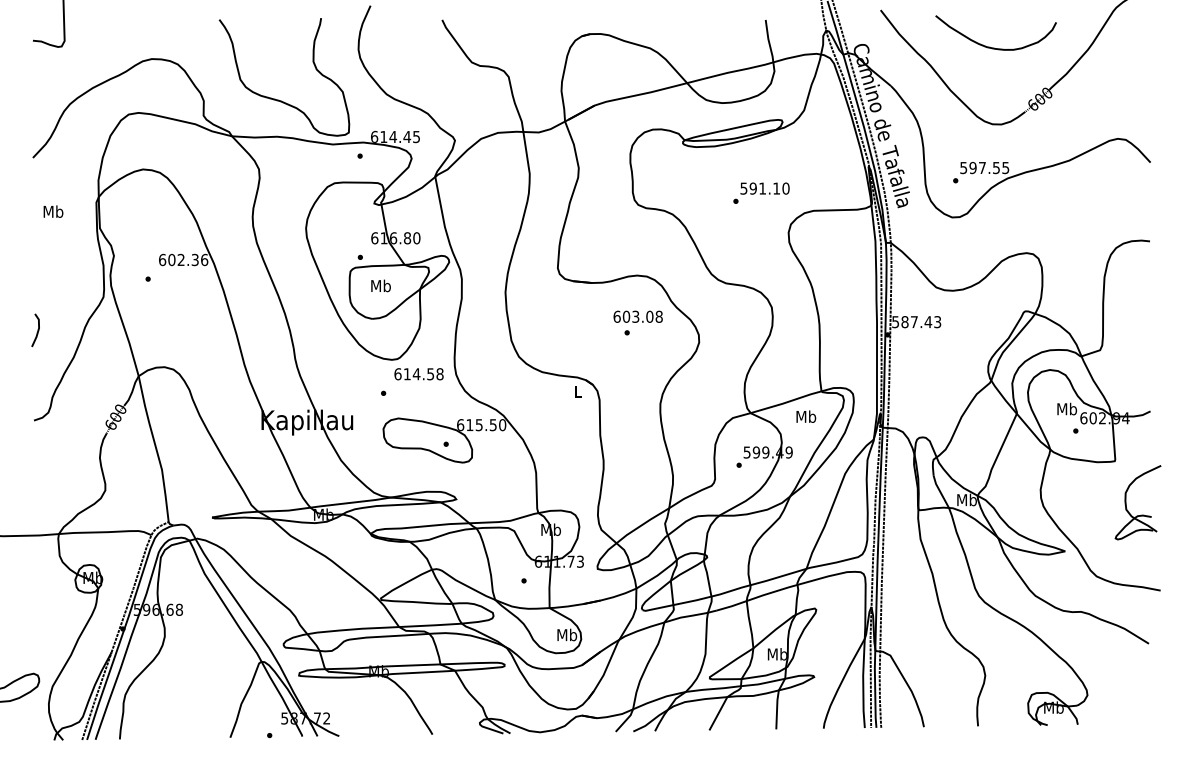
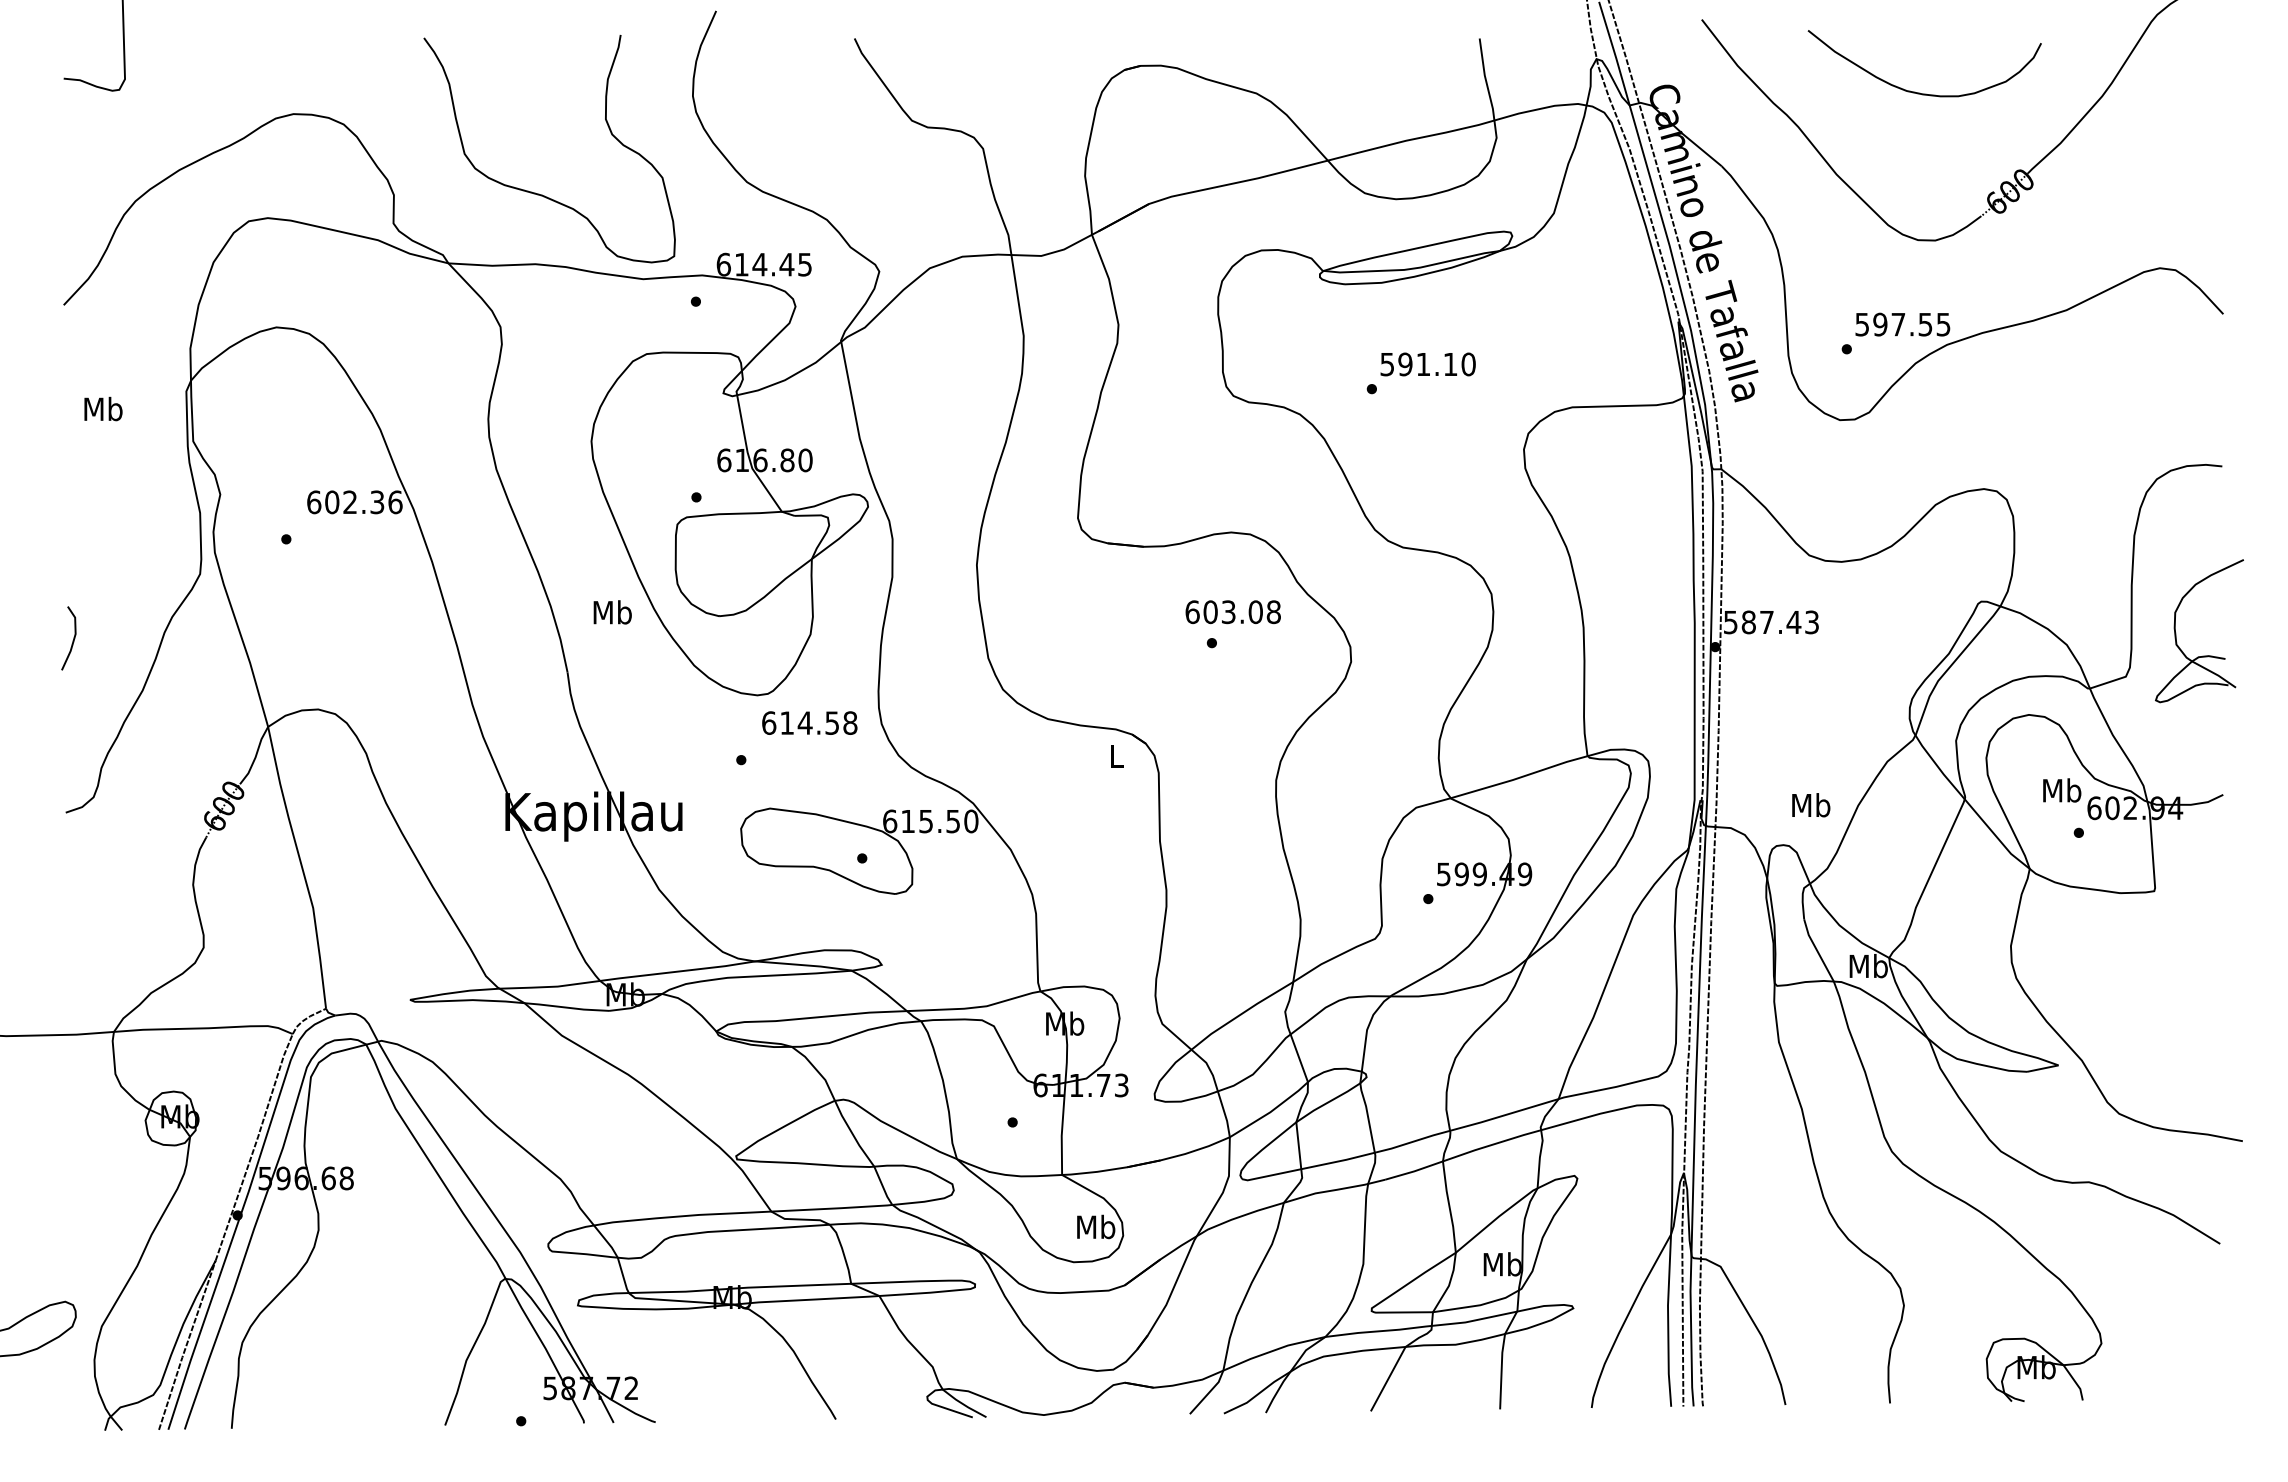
text: (761, 192) -> (1421, 371), moved
text: (380, 285) -> (611, 611), moved
text: (806, 416) -> (1811, 804), moved
part: (1126, 502) -> (2176, 630), moved

